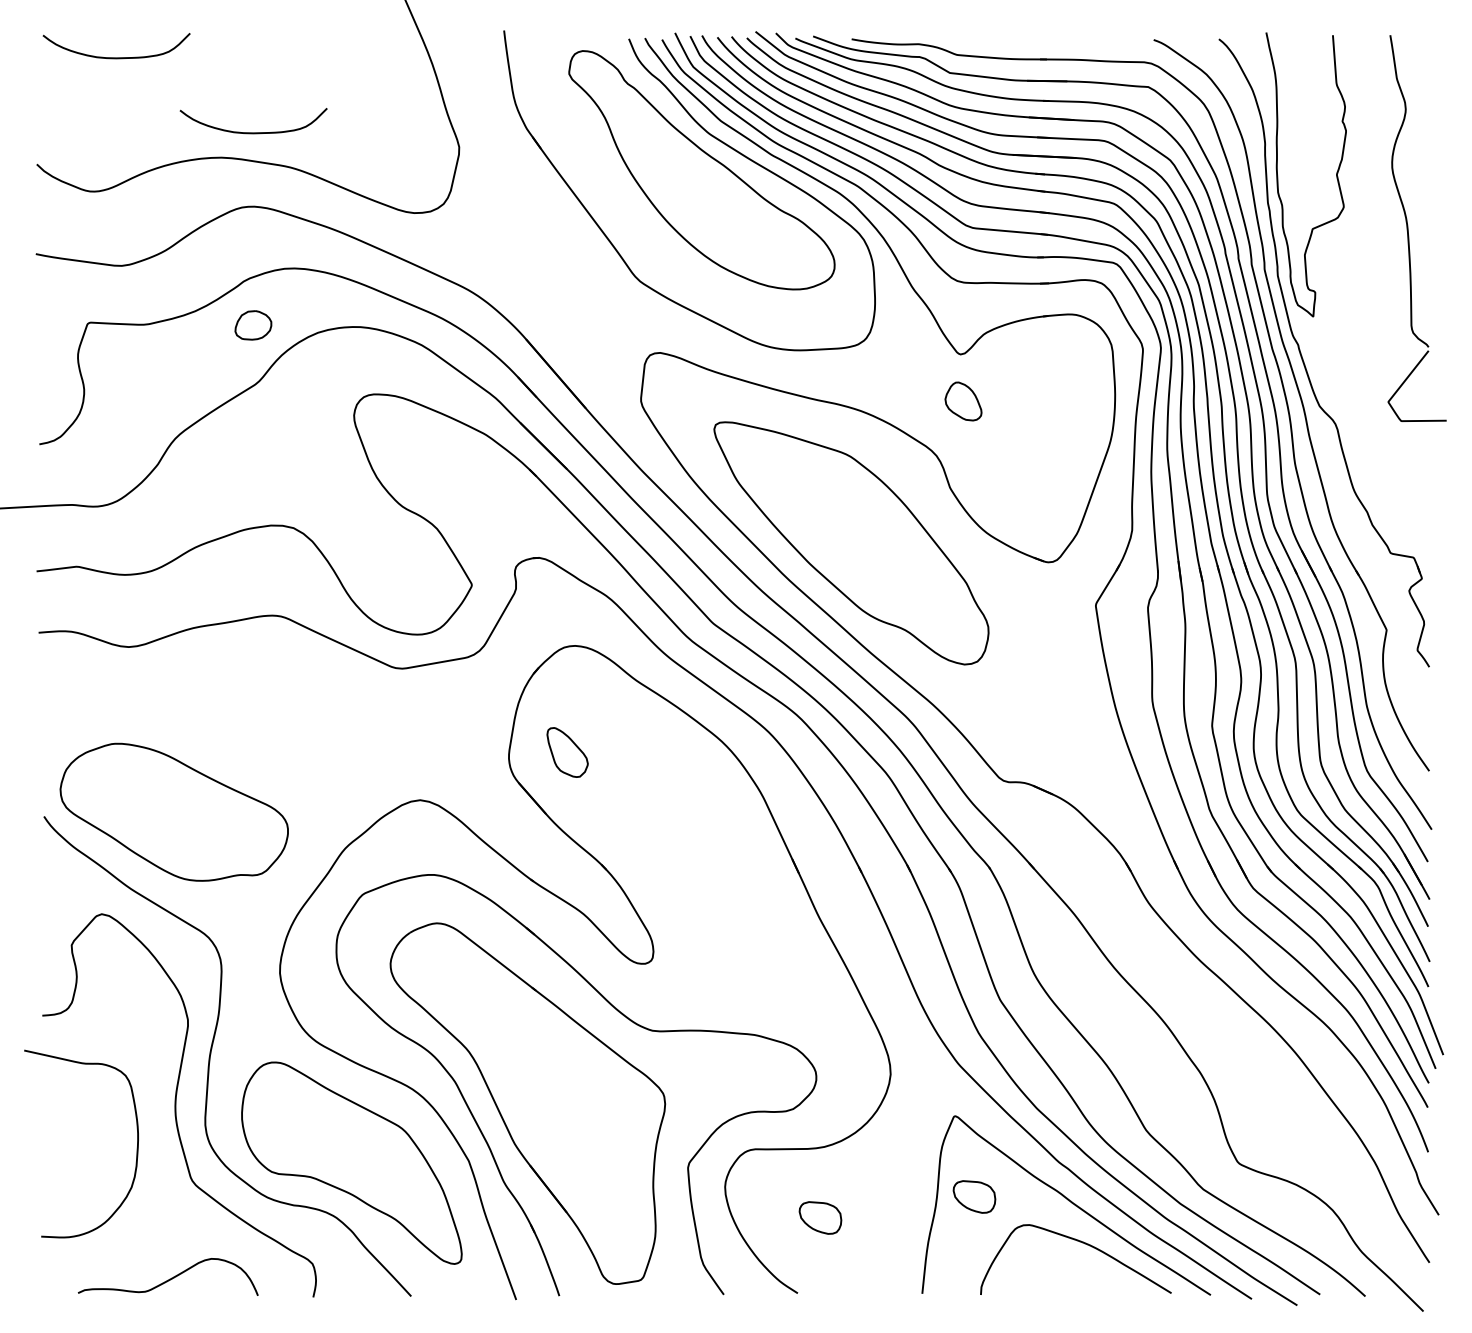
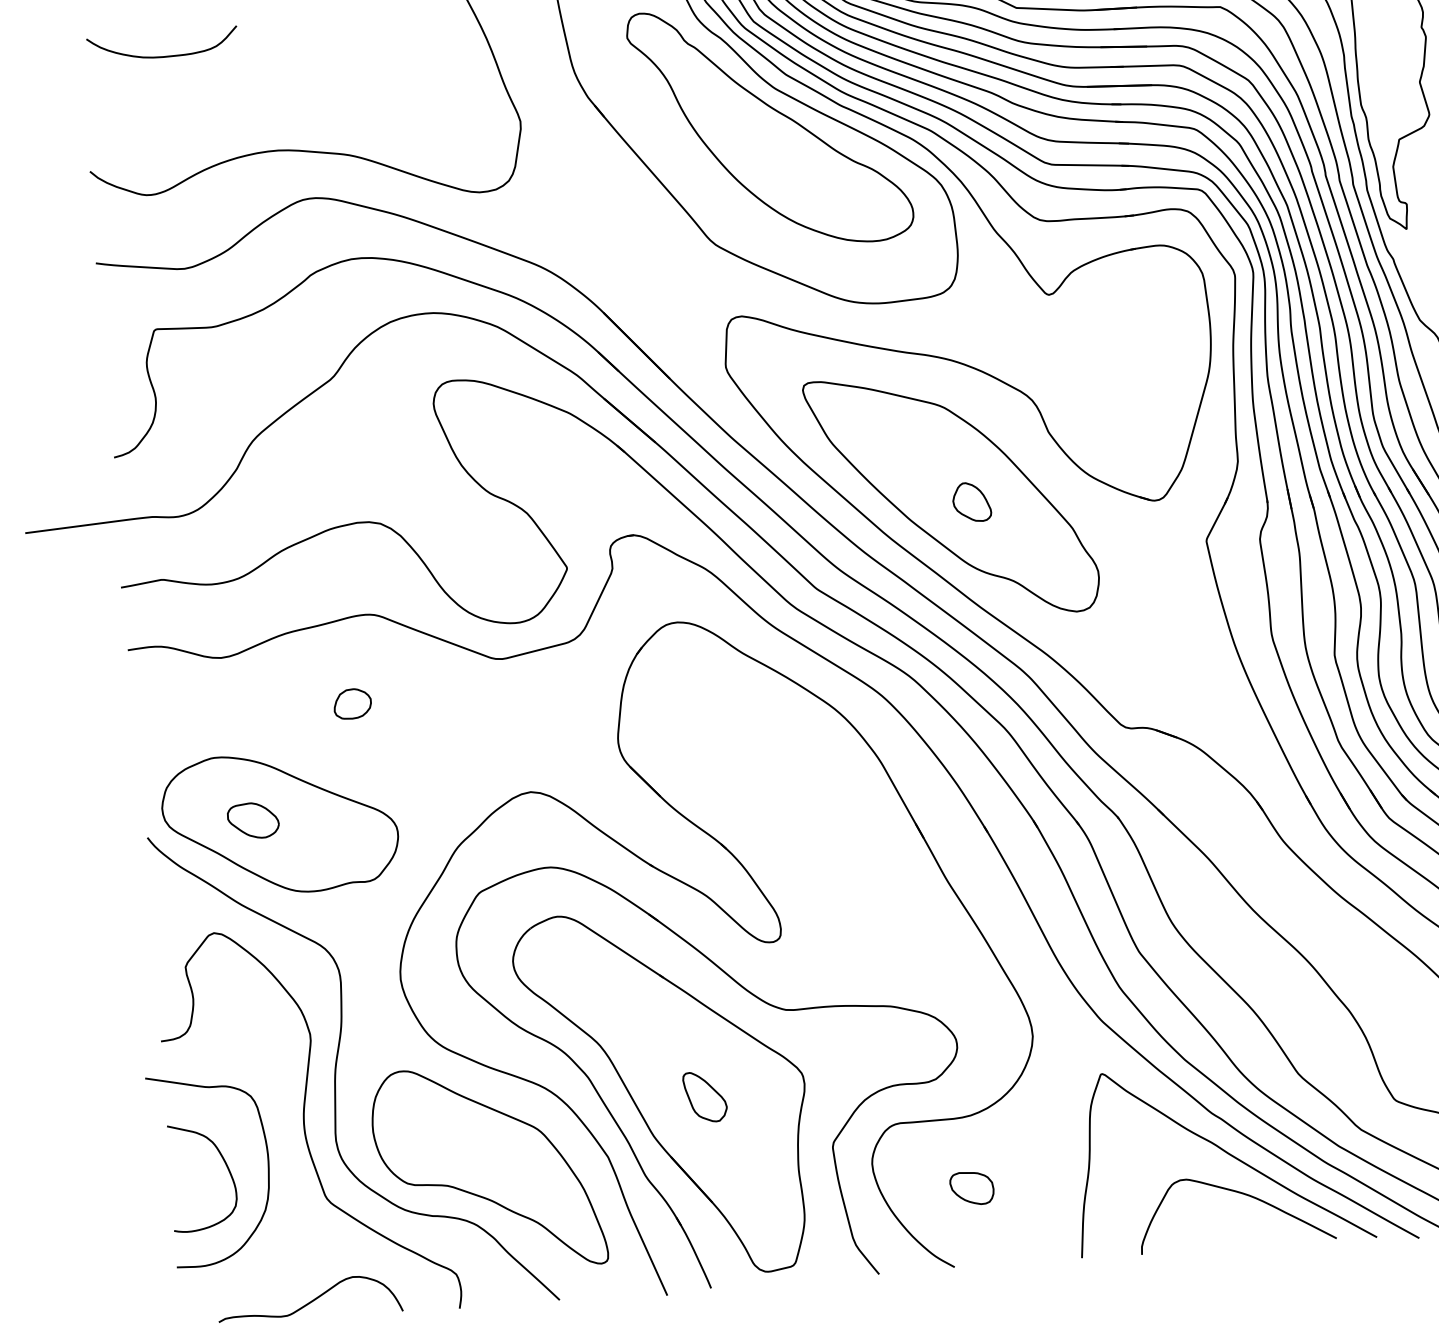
curve: (253, 132) -> (309, 122), removed
part: (253, 325) -> (352, 704), moved
part: (963, 401) -> (971, 502), moved
part: (567, 752) -> (705, 1096), moved
part: (148, 807) -> (253, 820), added
curve: (96, 1142) -> (226, 1166), added
part: (974, 1196) -> (1127, 1154), removed

